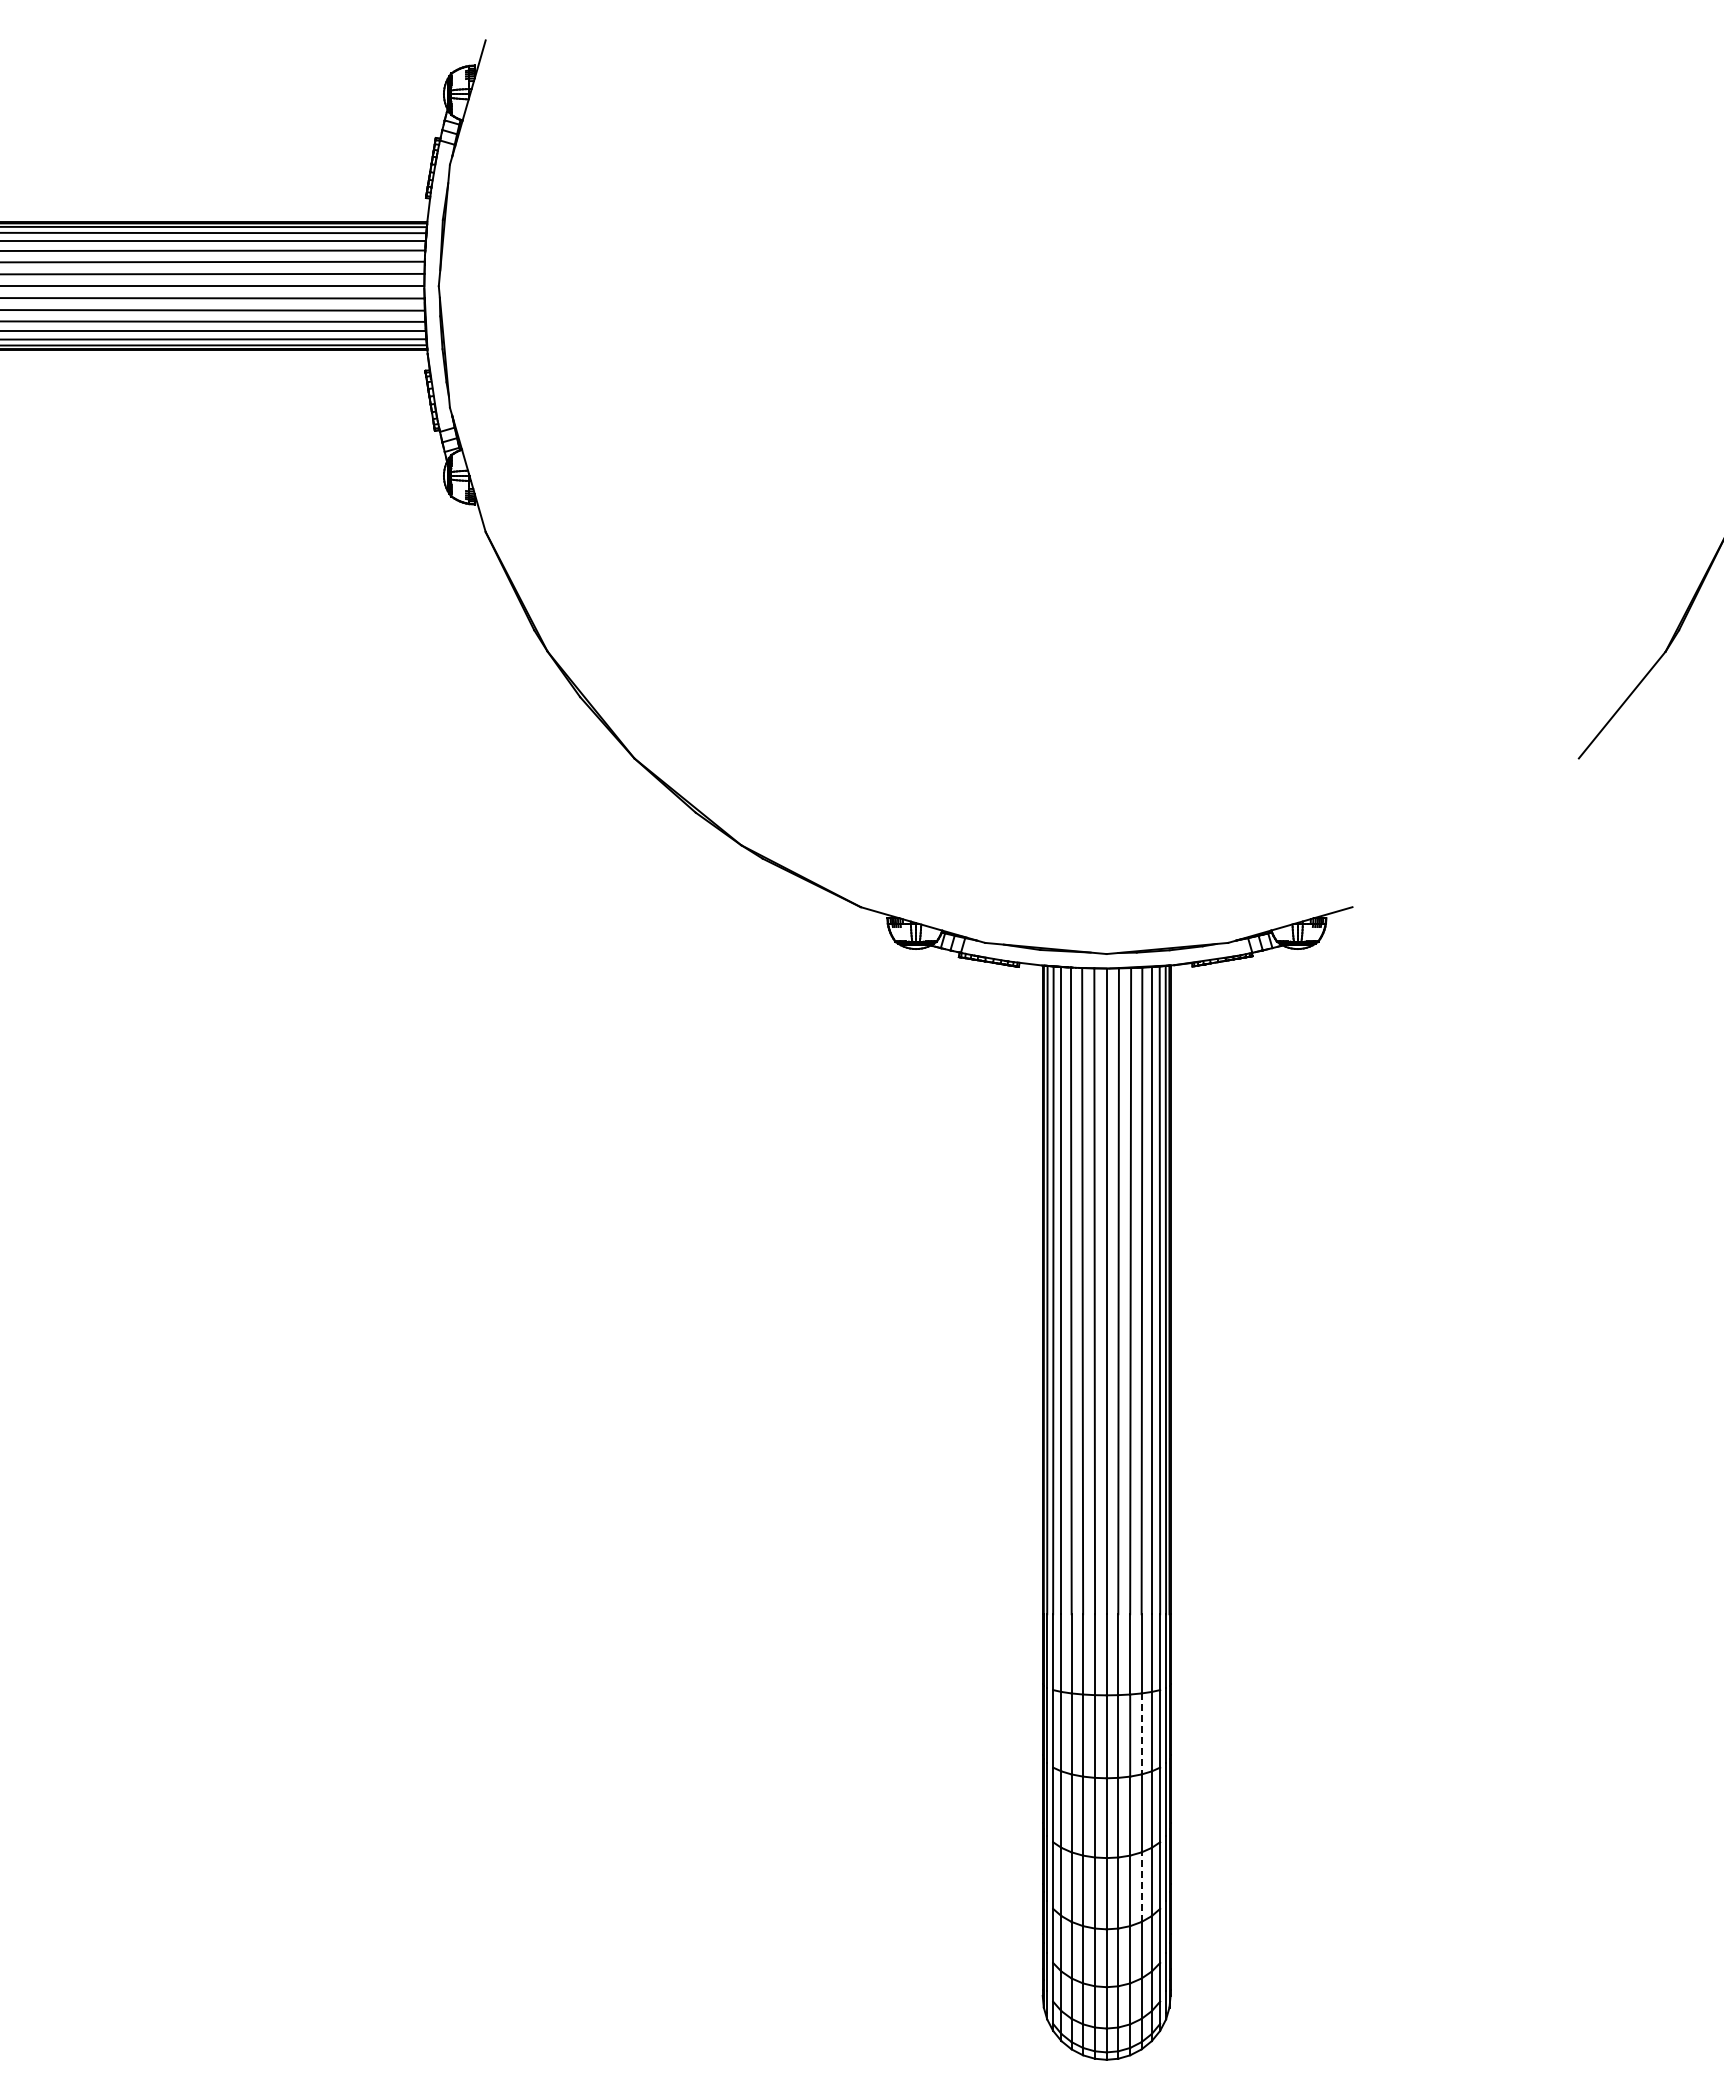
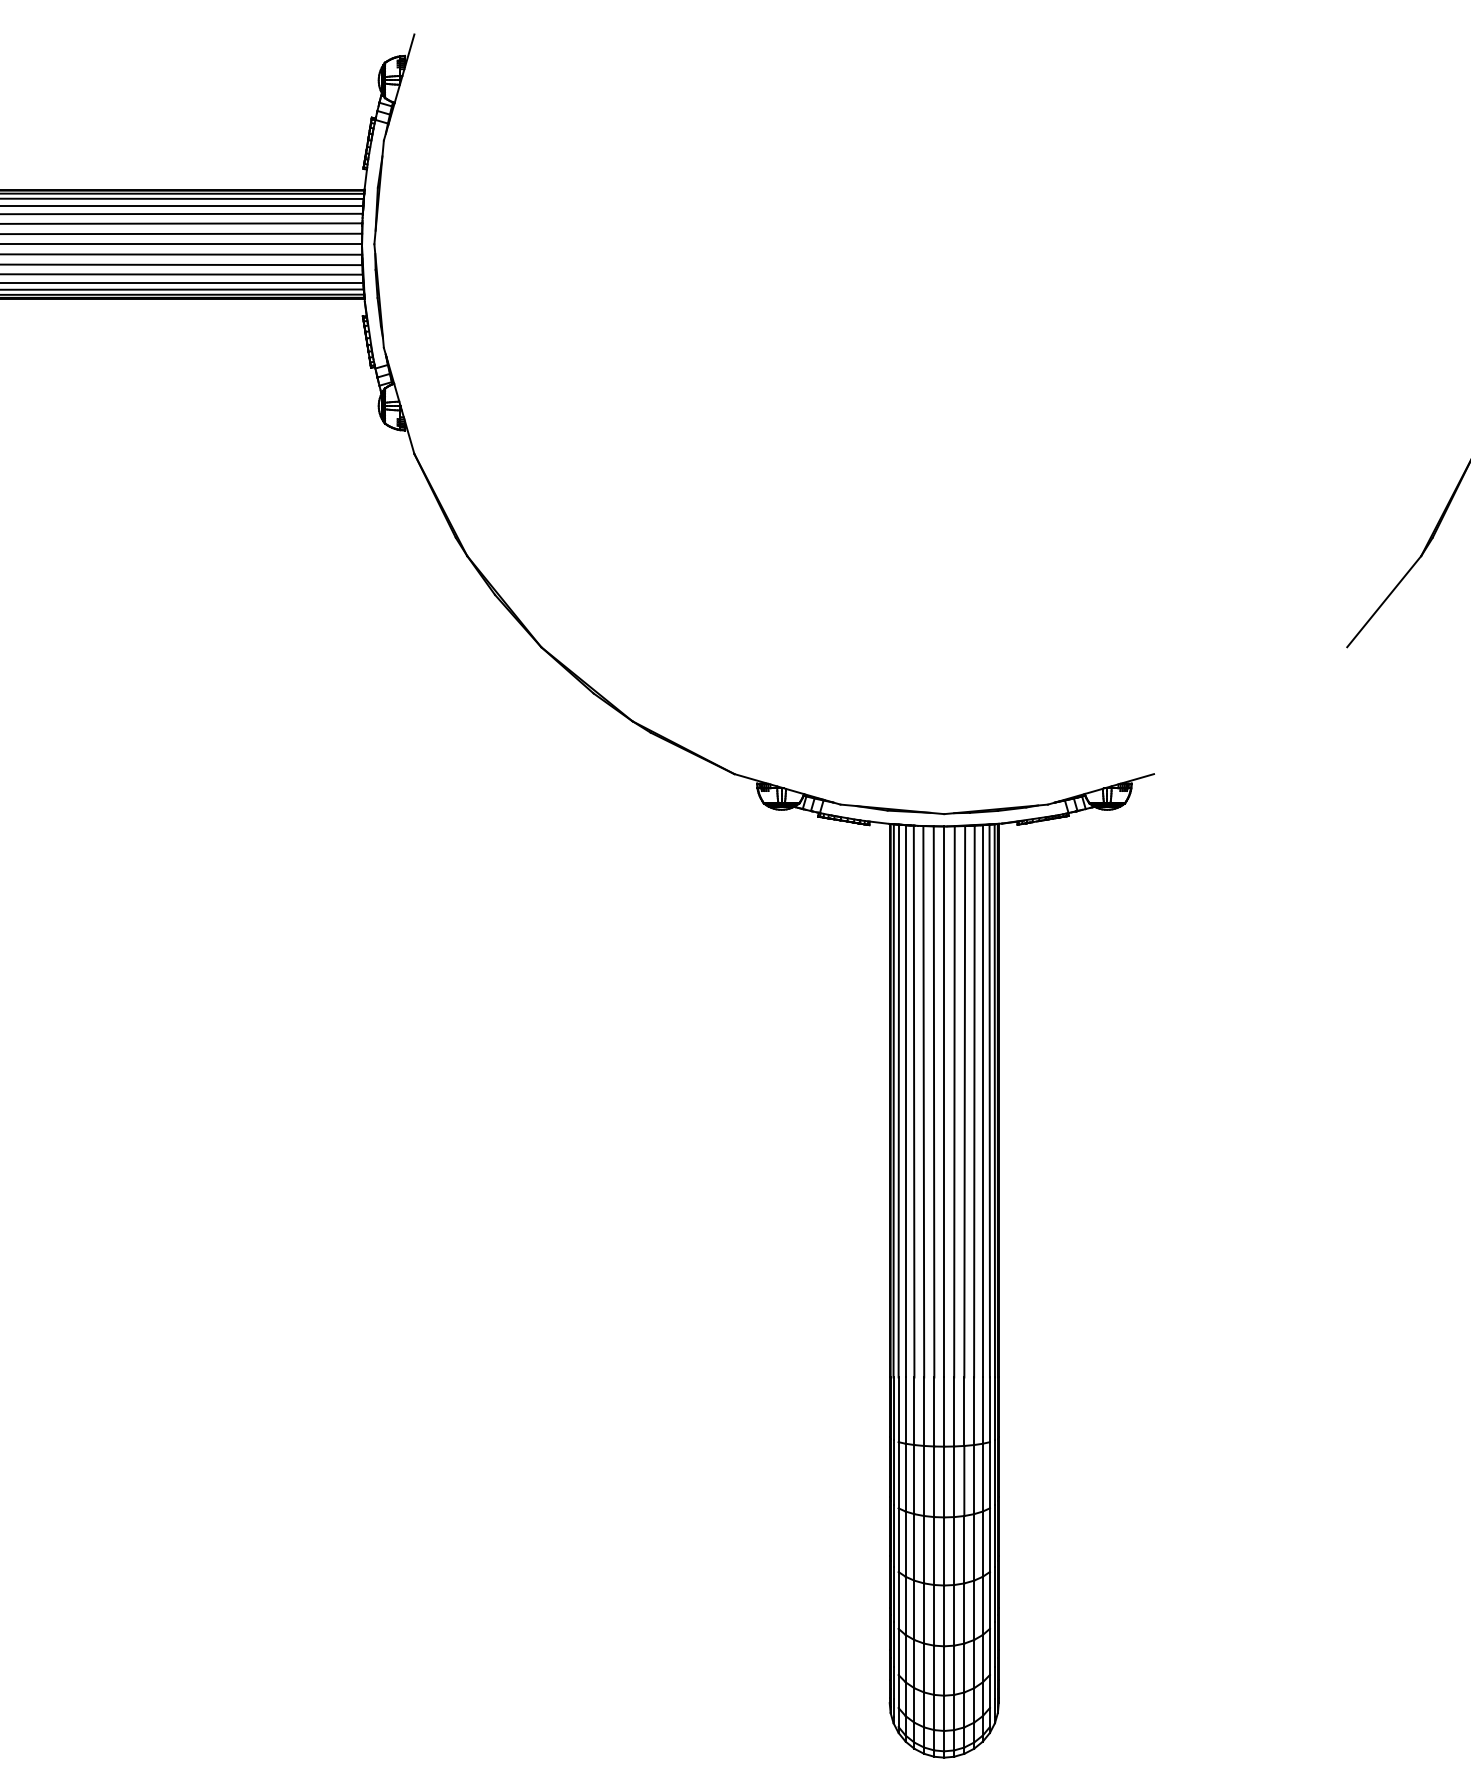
line: (1141, 1734) -> (973, 1480), dashed -> solid
line: (1141, 1887) -> (973, 1610), dashed -> solid

